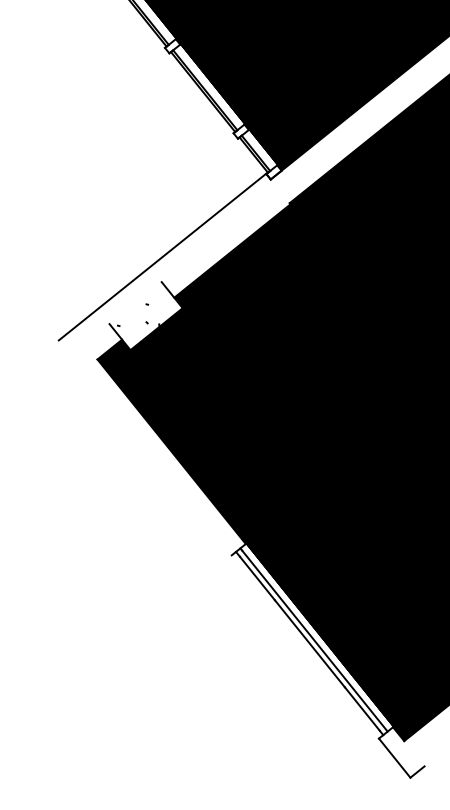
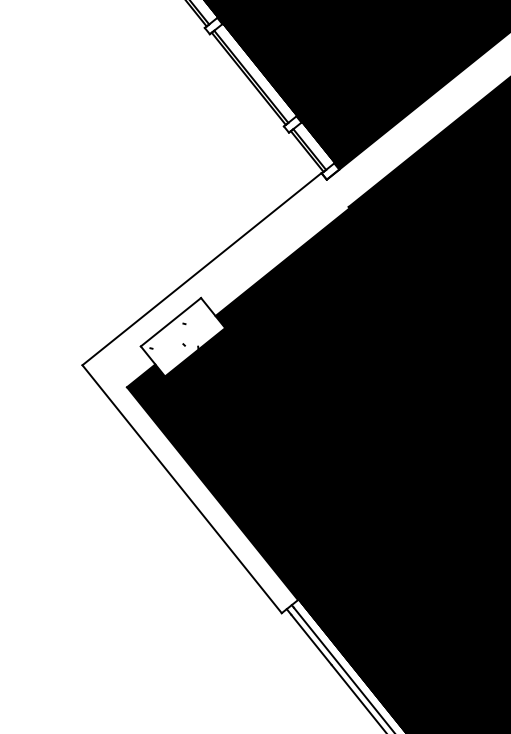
line: (135, 303) -> (170, 322), added
line: (144, 447) -> (181, 488), added

